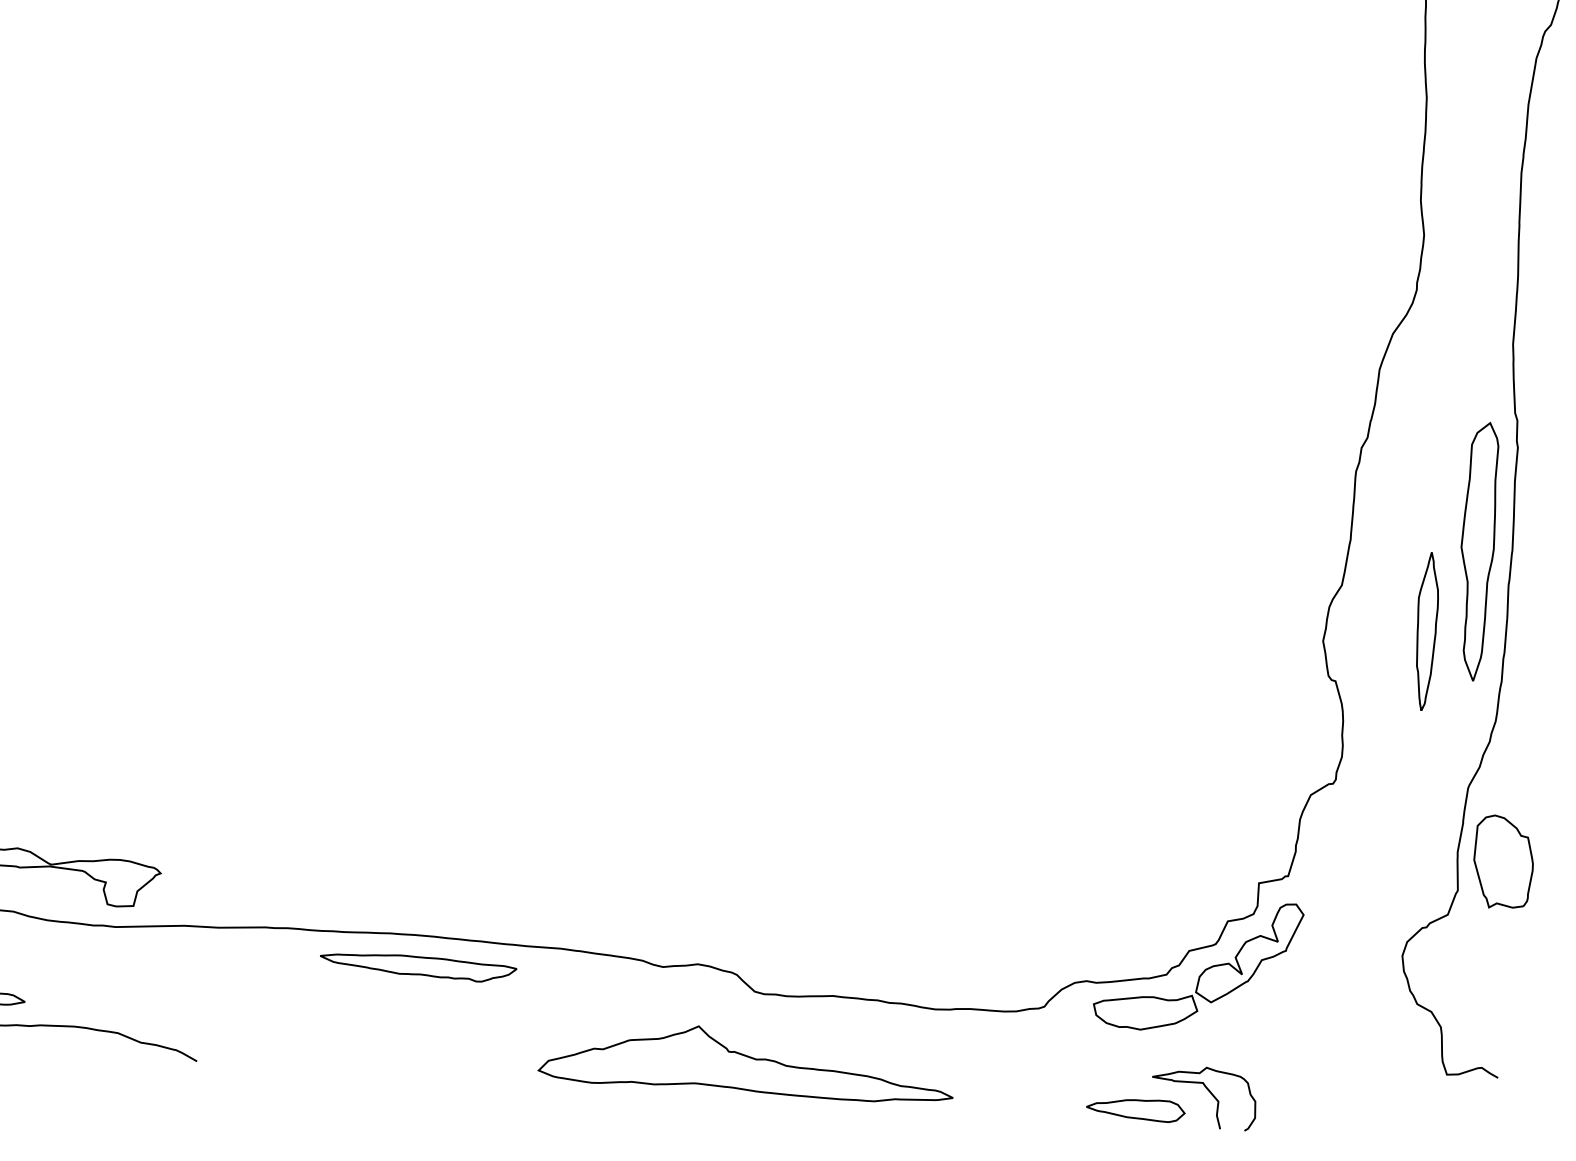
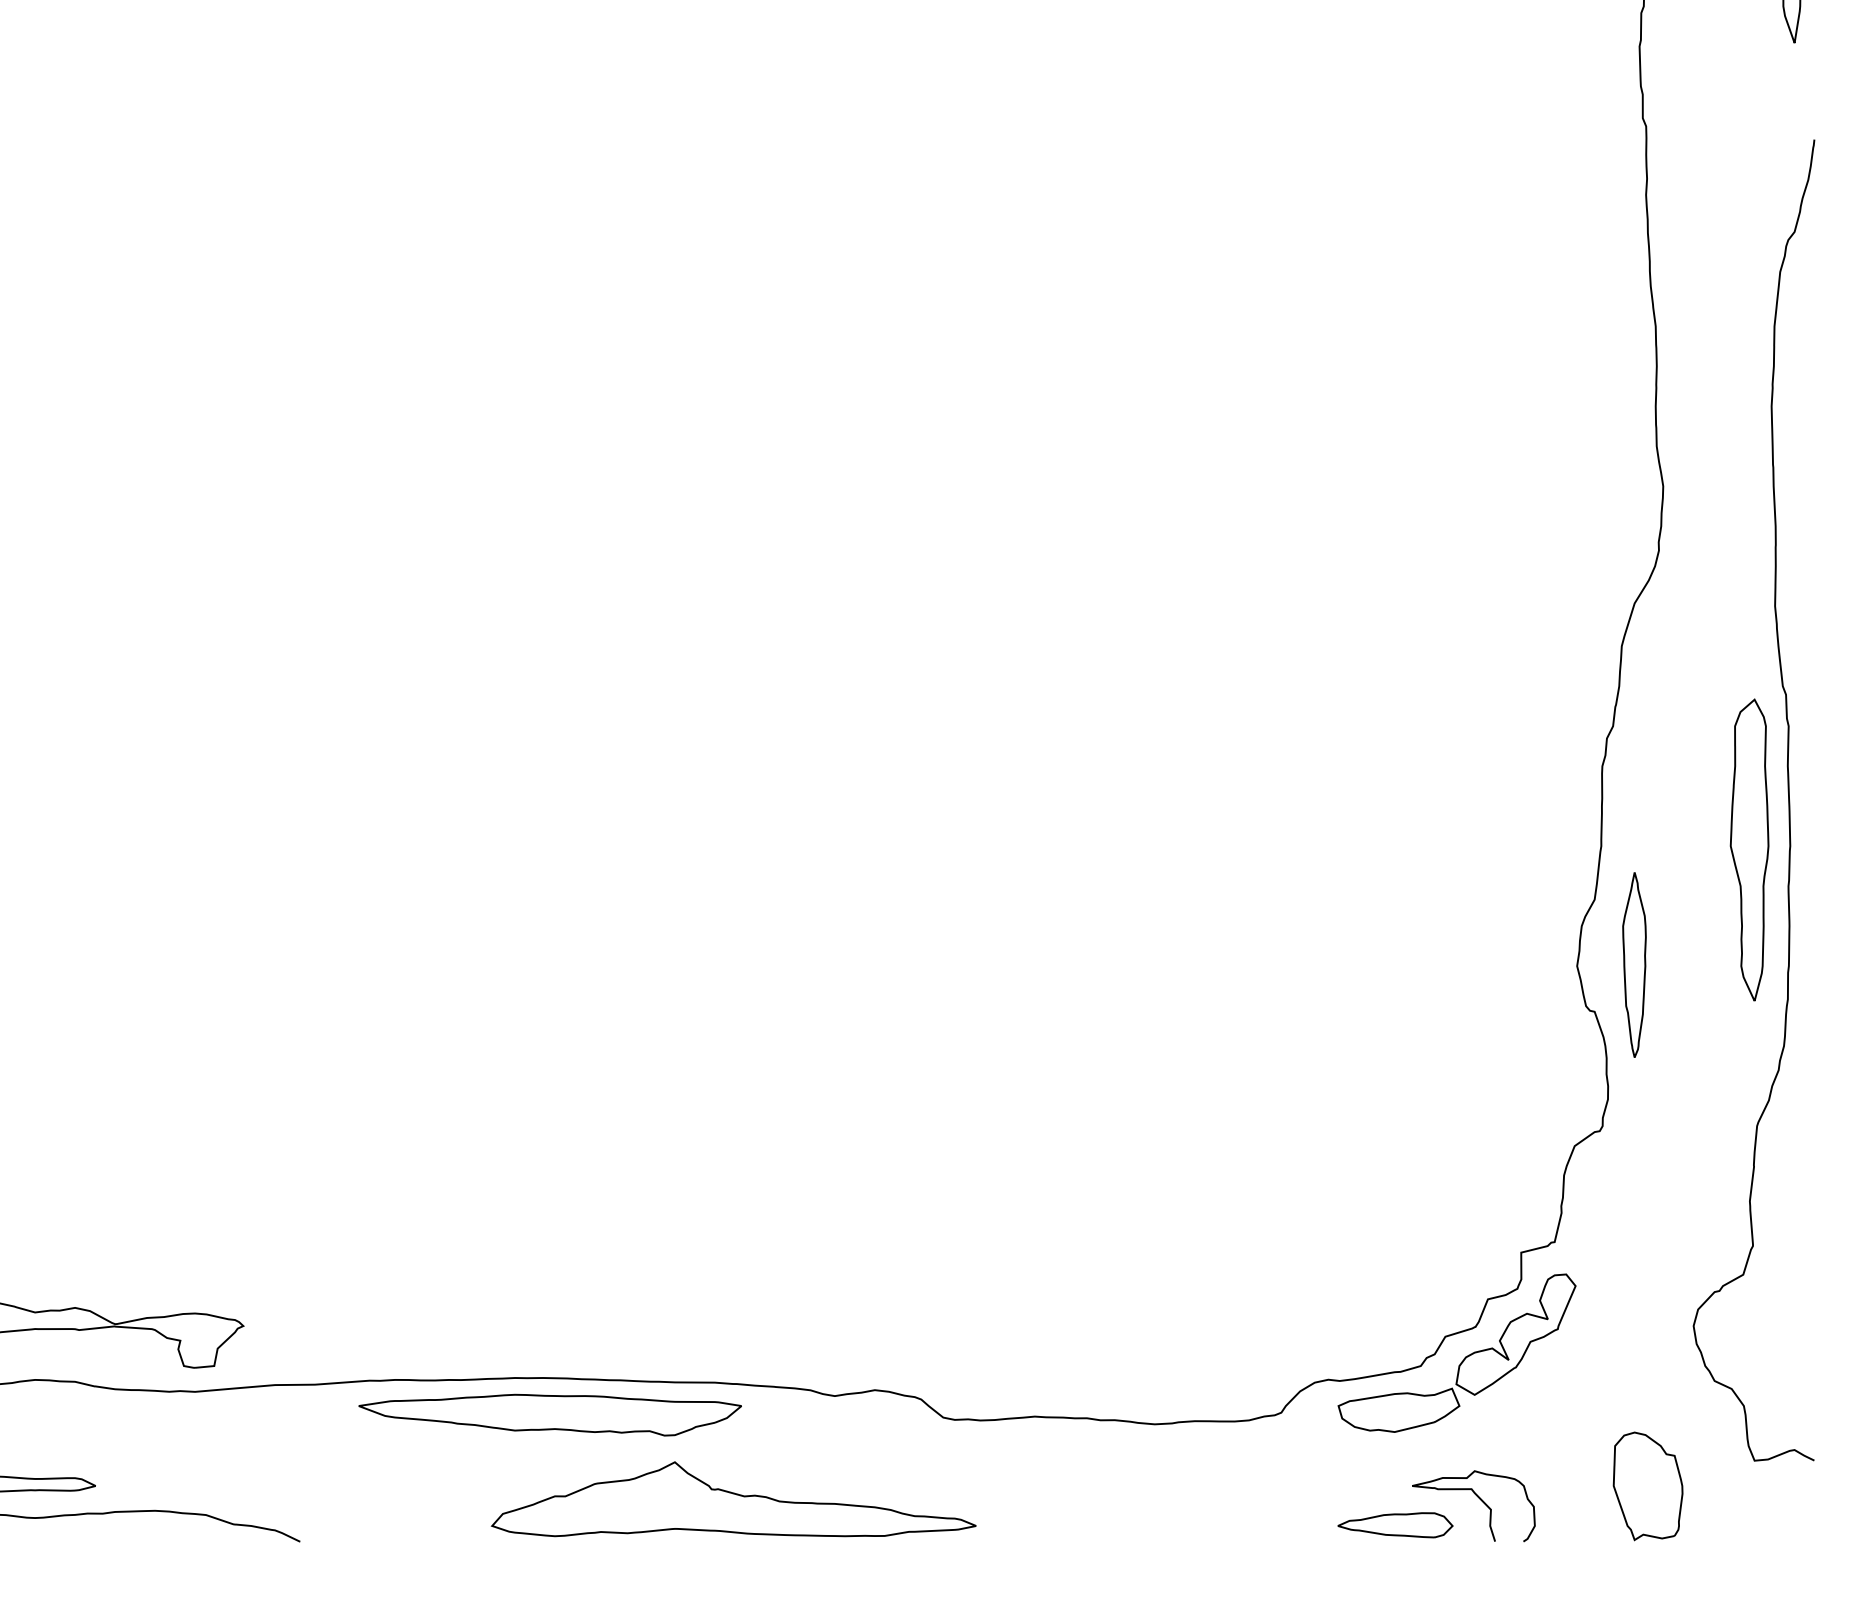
part: (1426, 631) -> (1634, 964), moved
part: (1503, 862) -> (1647, 1486), moved
part: (417, 966) -> (549, 1414), size x1.67
part: (746, 1061) -> (733, 1499), moved

